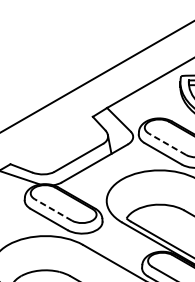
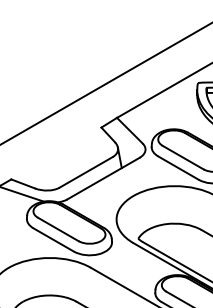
line: (166, 144) -> (182, 157), dashed -> solid
line: (52, 210) -> (57, 229), dashed -> solid

